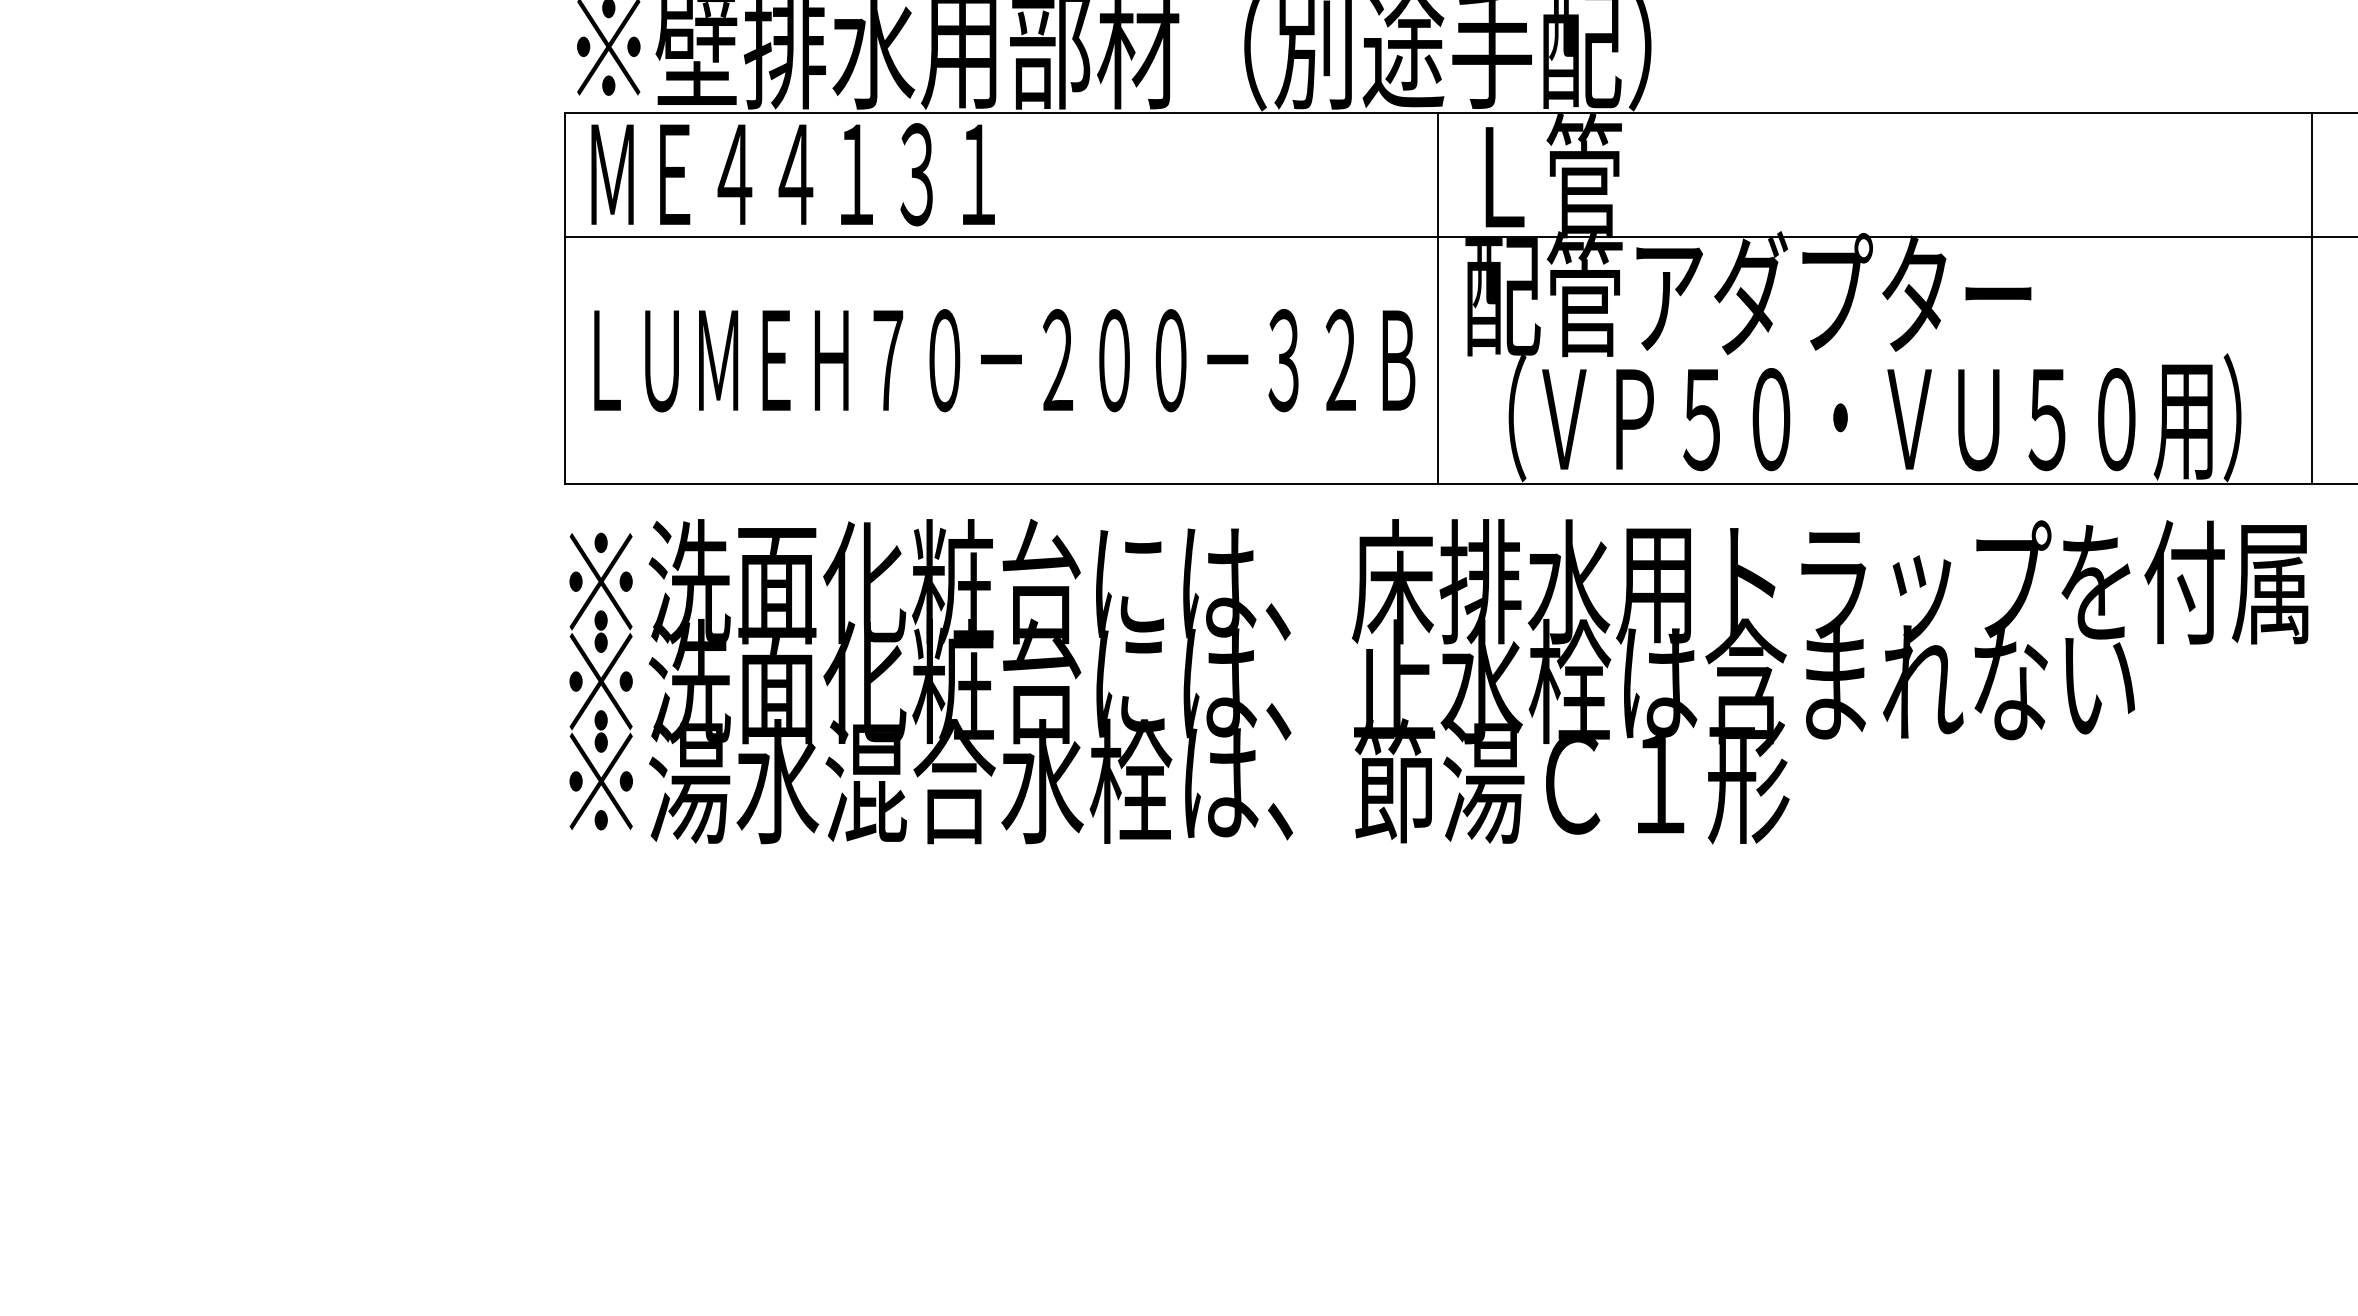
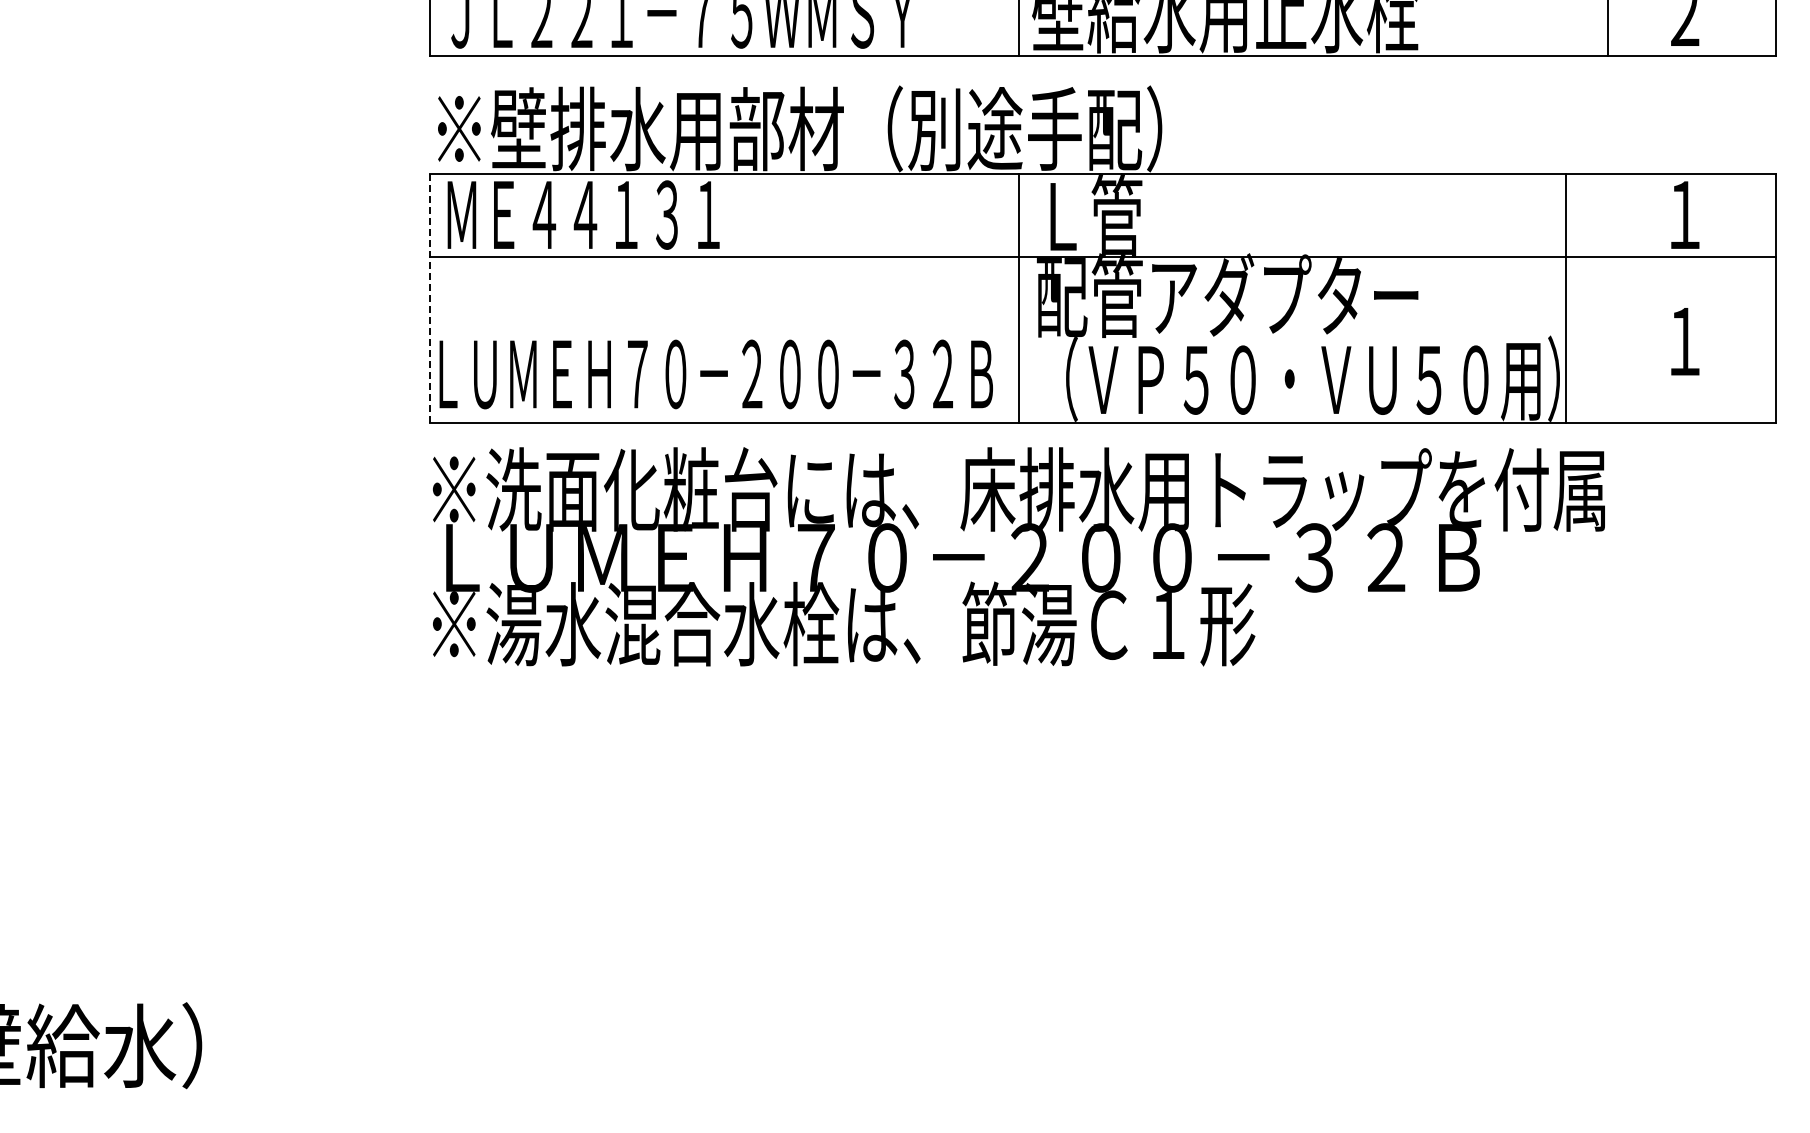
line: (564, 298) -> (429, 298), solid -> dashed
line: (2311, 298) -> (1565, 298), moved
text: (1003, 360) -> (715, 374), moved
text: (1352, 681) -> (960, 556), ※洗面化粧台には、止水栓は含まれない -> ＬＵＭＥＨ７０－２００－３２Ｂ

